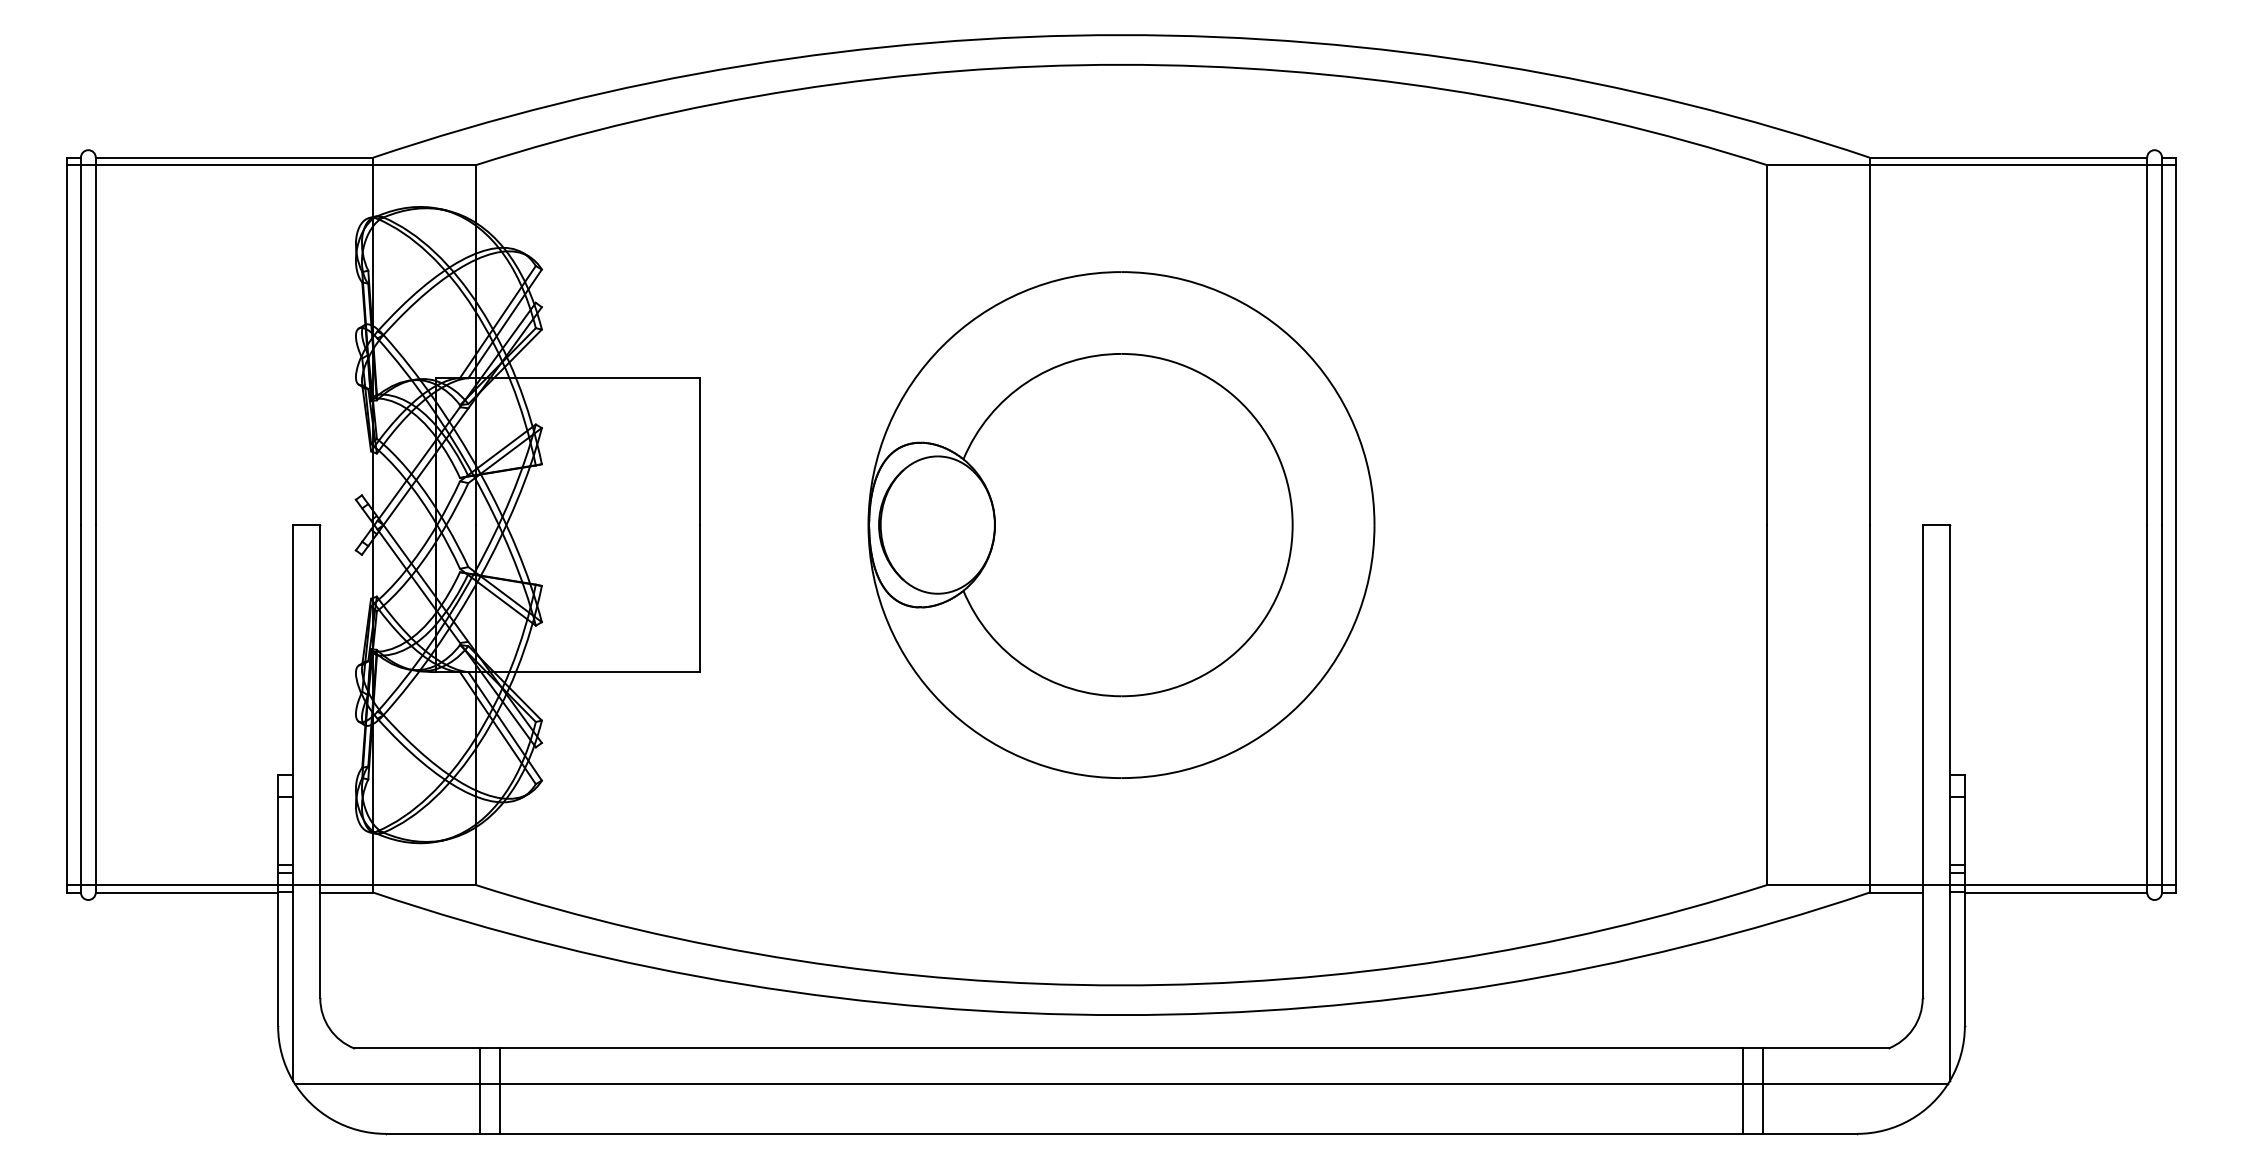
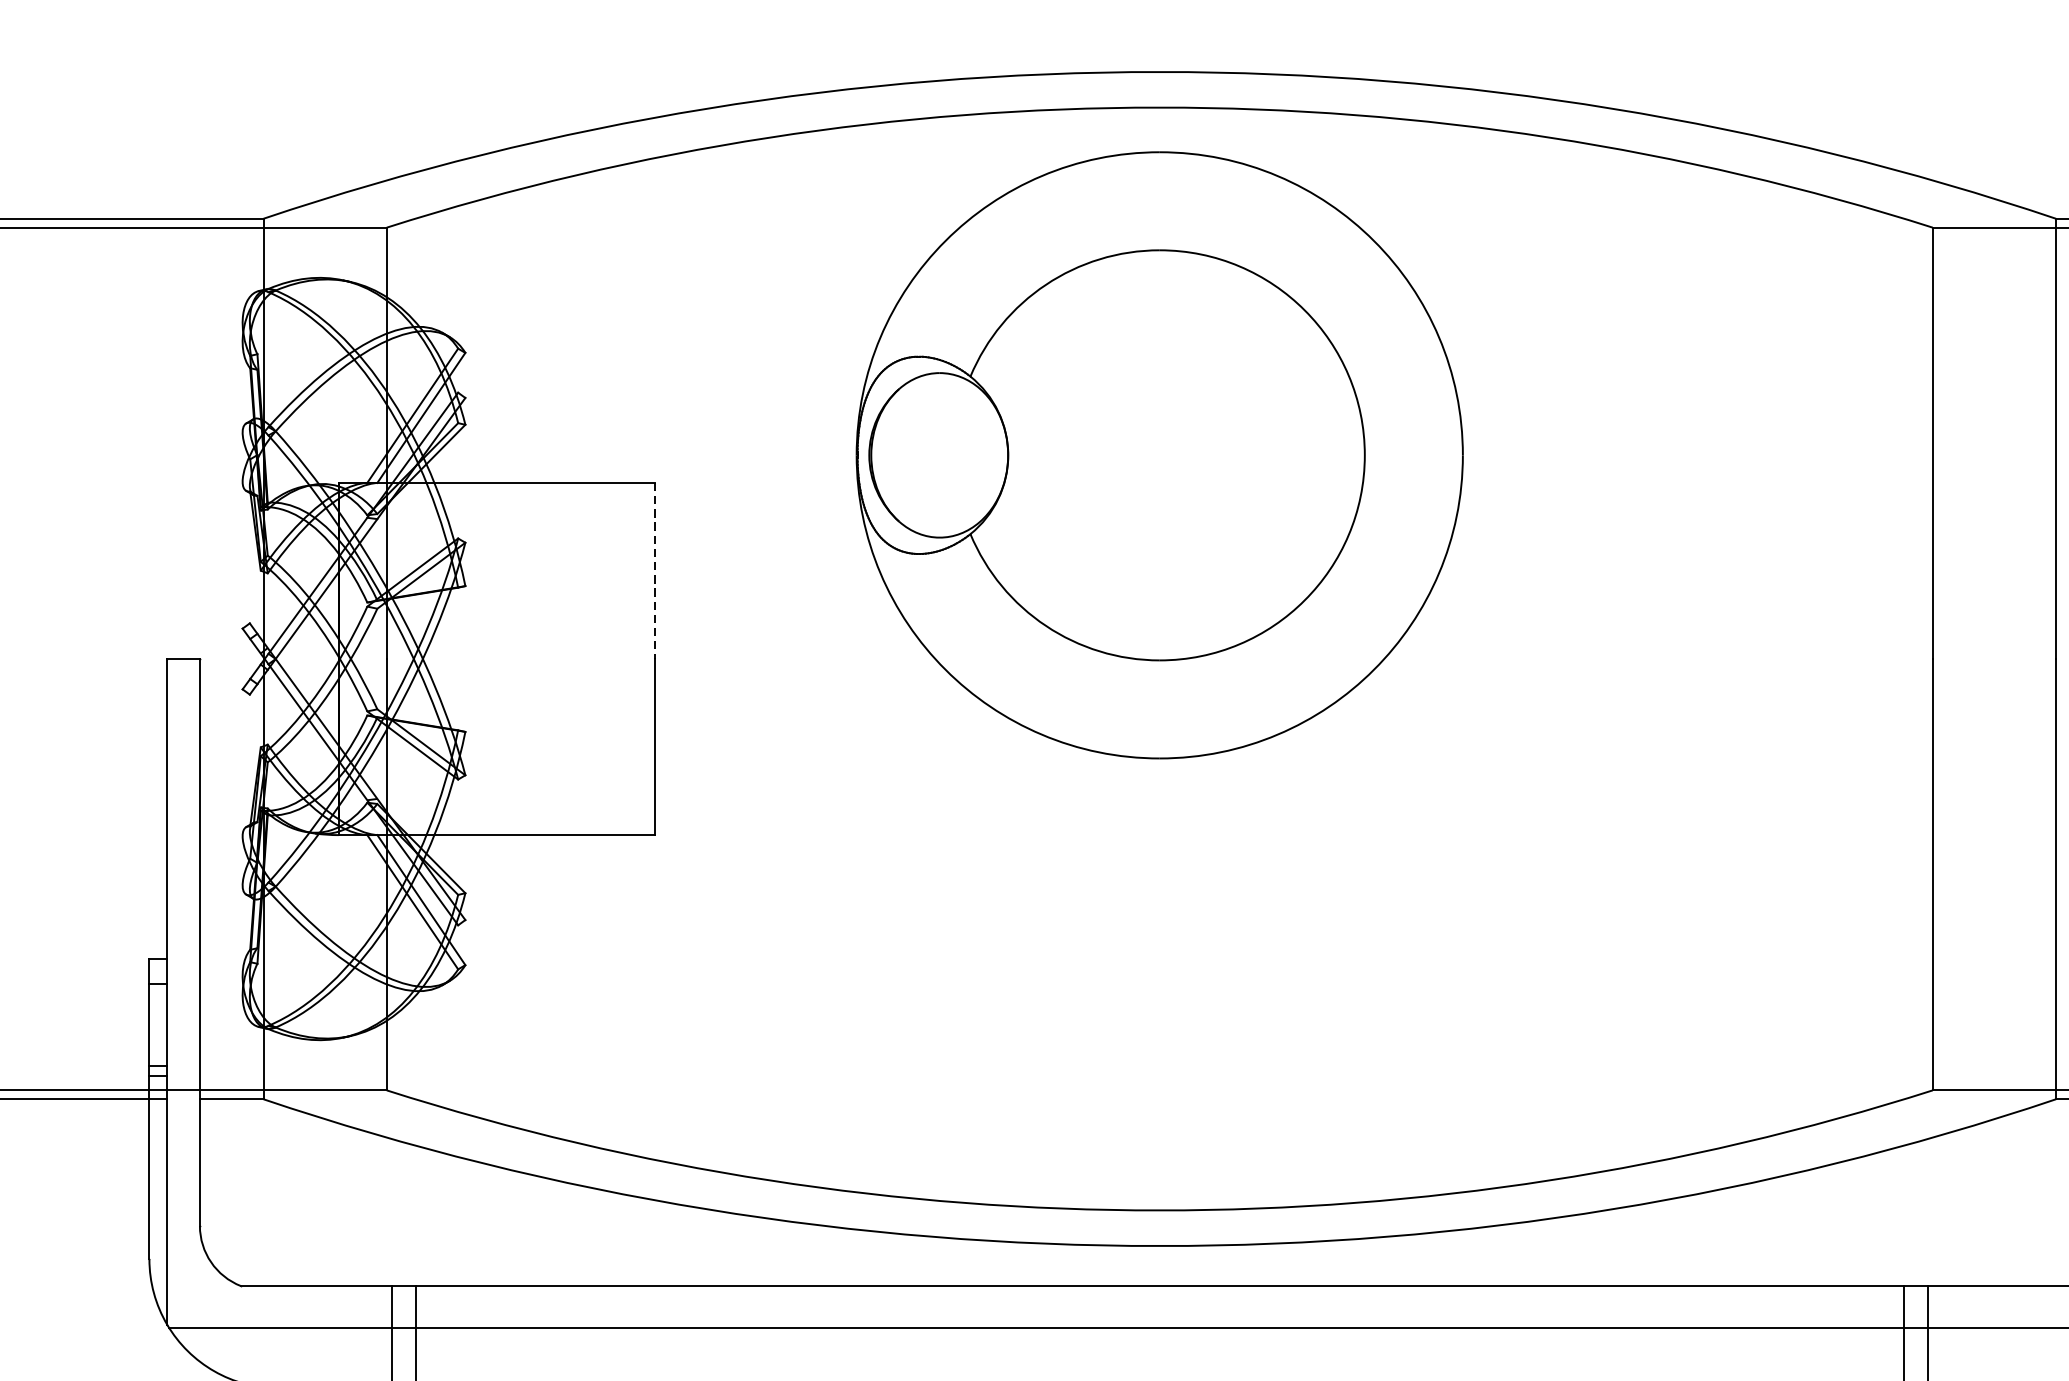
line: (699, 452) -> (654, 572), solid -> dashed
part: (1121, 524) -> (1159, 454), moved

